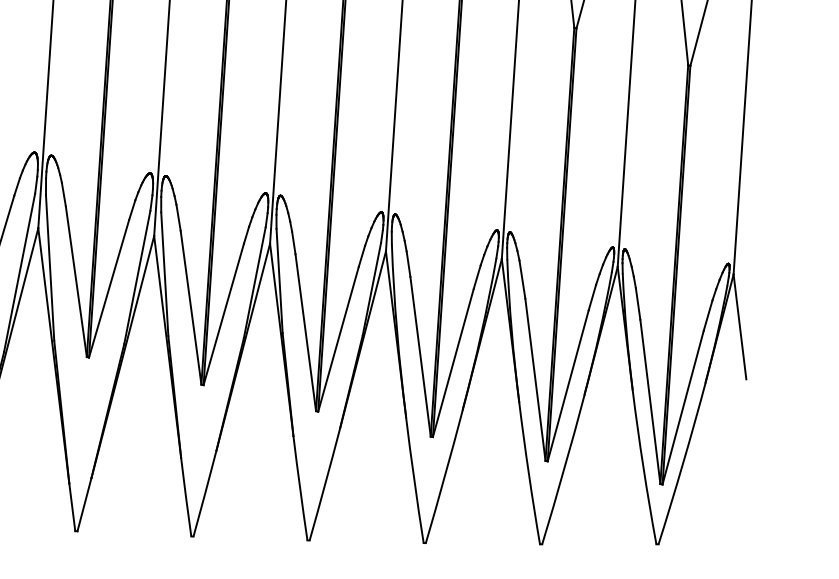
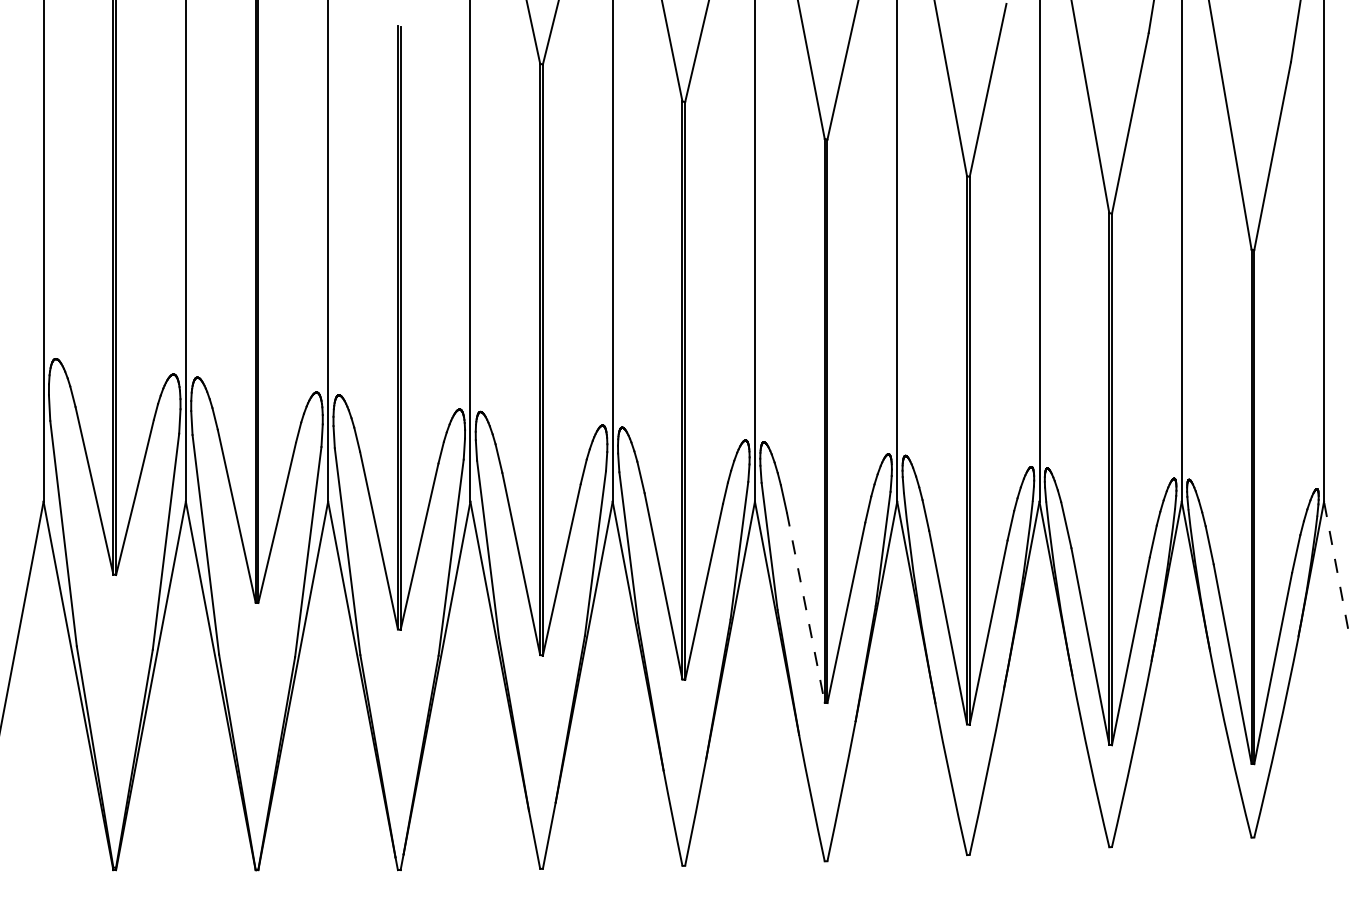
line: (740, 327) -> (1336, 565), solid -> dashed
line: (305, 332) -> (805, 607), solid -> dashed

